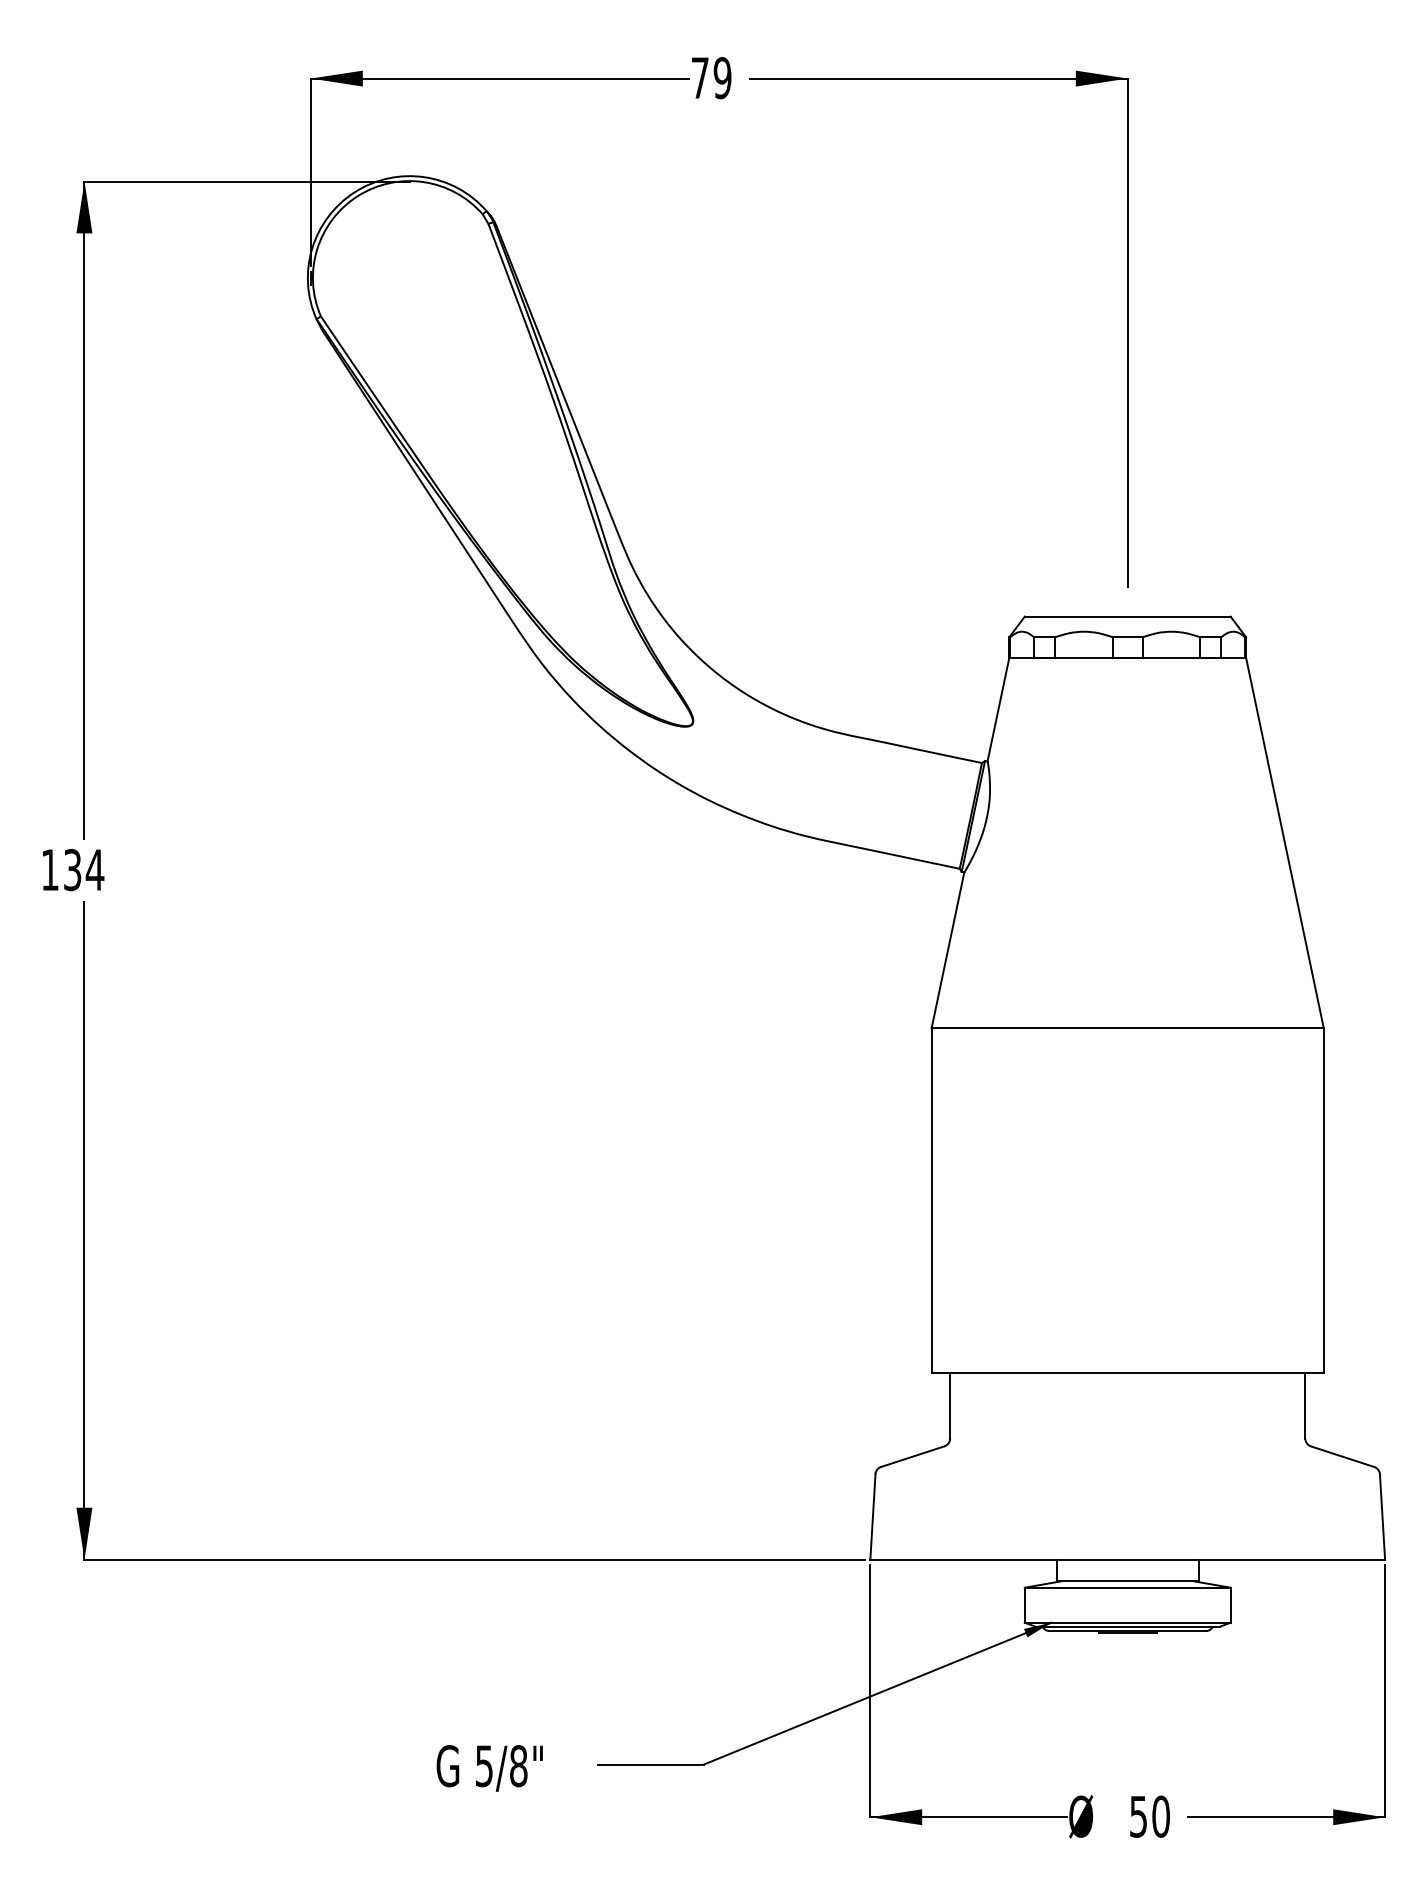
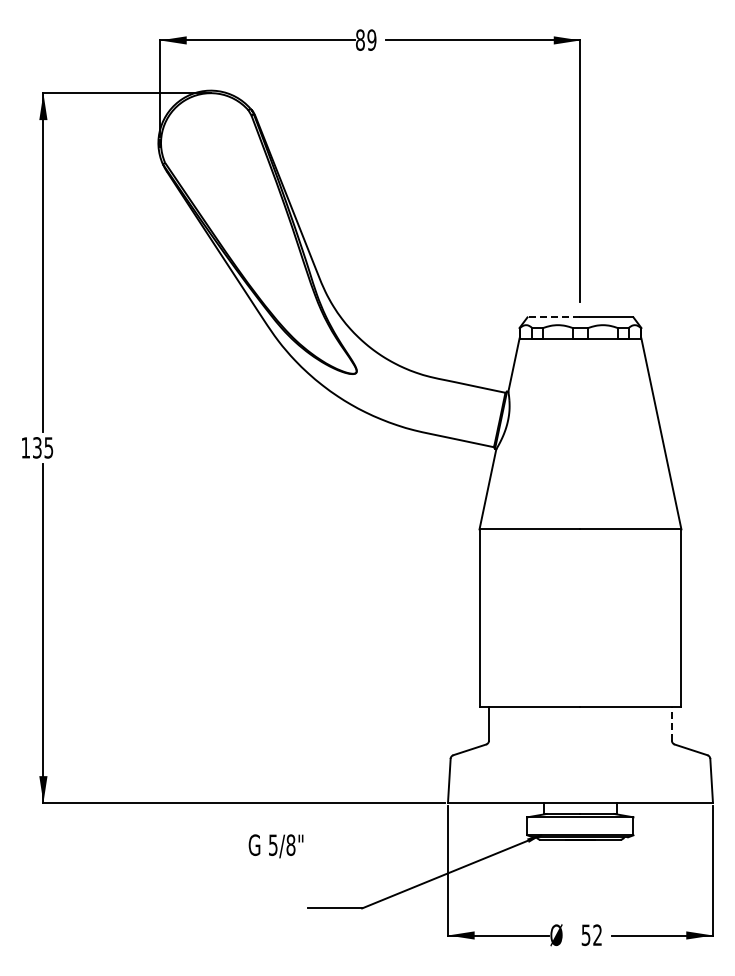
text: (700, 76) -> (360, 39), 79 -> 89
line: (1075, 616) -> (553, 317), solid -> dashed
text: (94, 869) -> (48, 447), 134 -> 135
line: (1304, 1405) -> (671, 723), solid -> dashed
text: (488, 1768) -> (275, 846), moved
text: (1160, 1815) -> (597, 934), 50 -> 52

